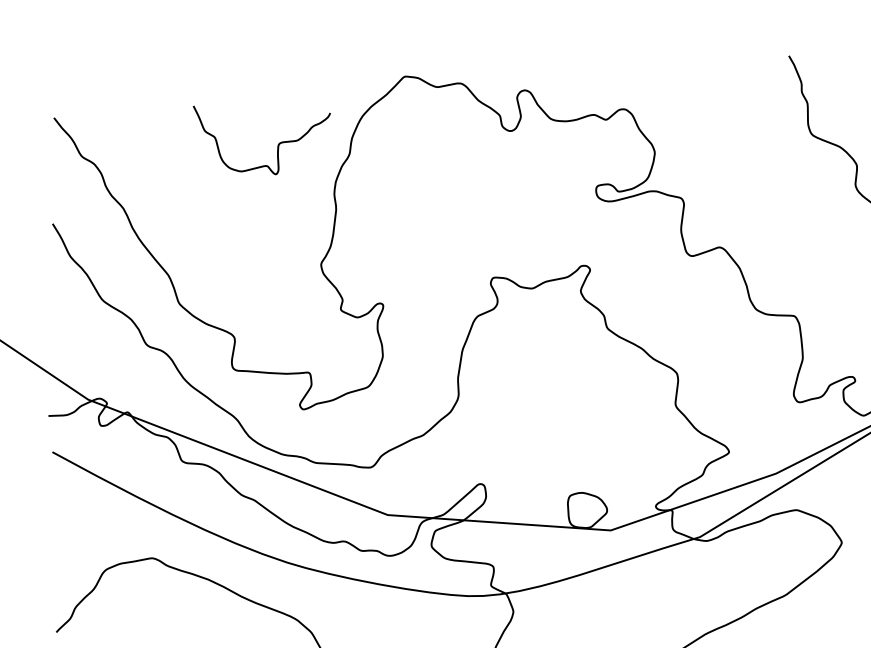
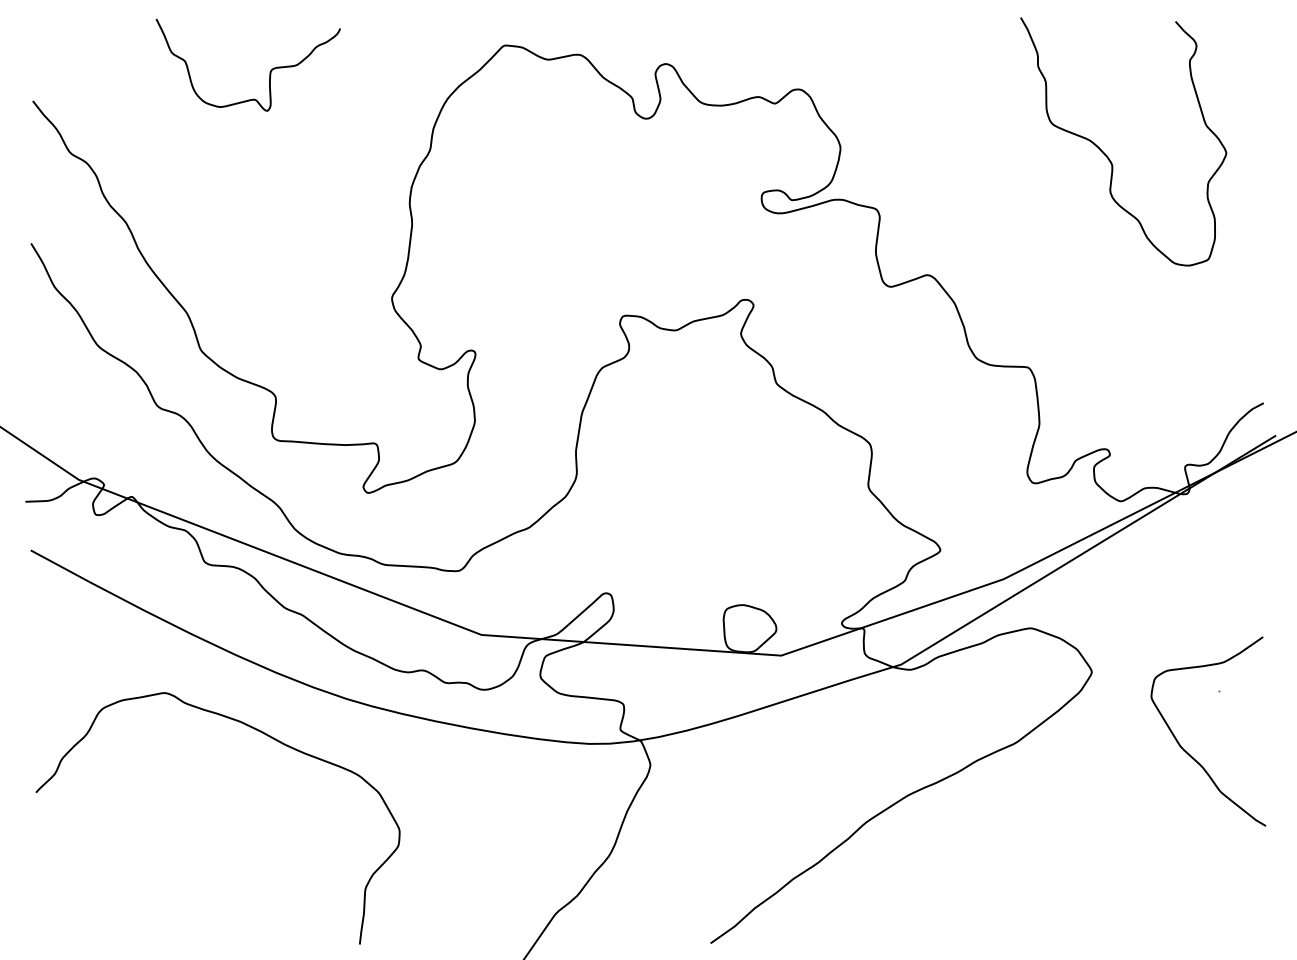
curve: (277, 145) -> (269, 72), moved

